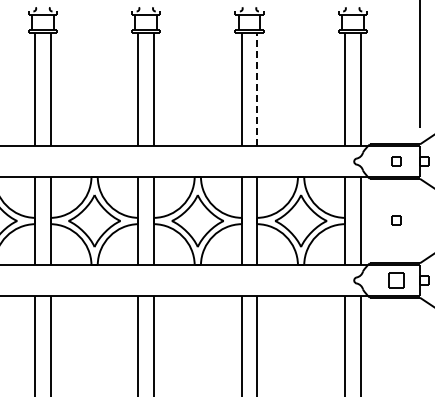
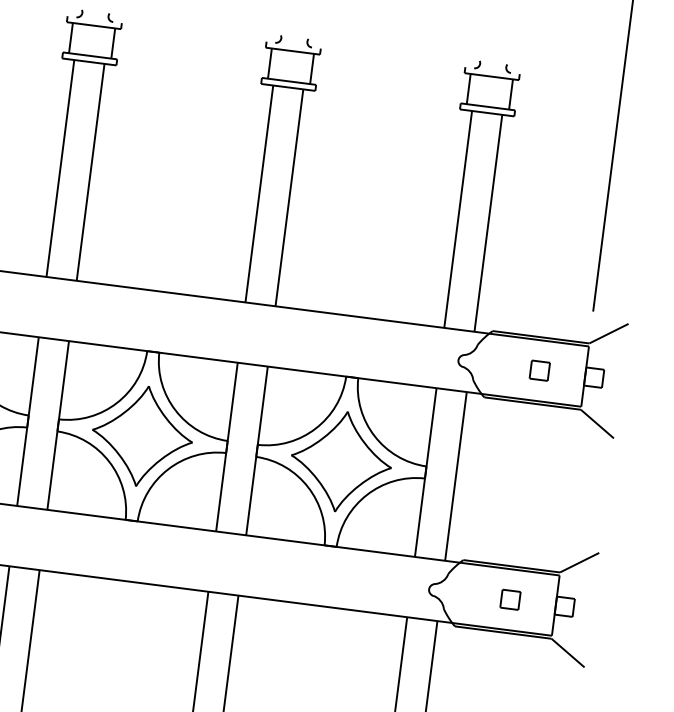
line: (257, 89) -> (289, 197), dashed -> solid
part: (396, 220) -> (525, 484), removed
part: (396, 280) -> (510, 599), size x0.62

